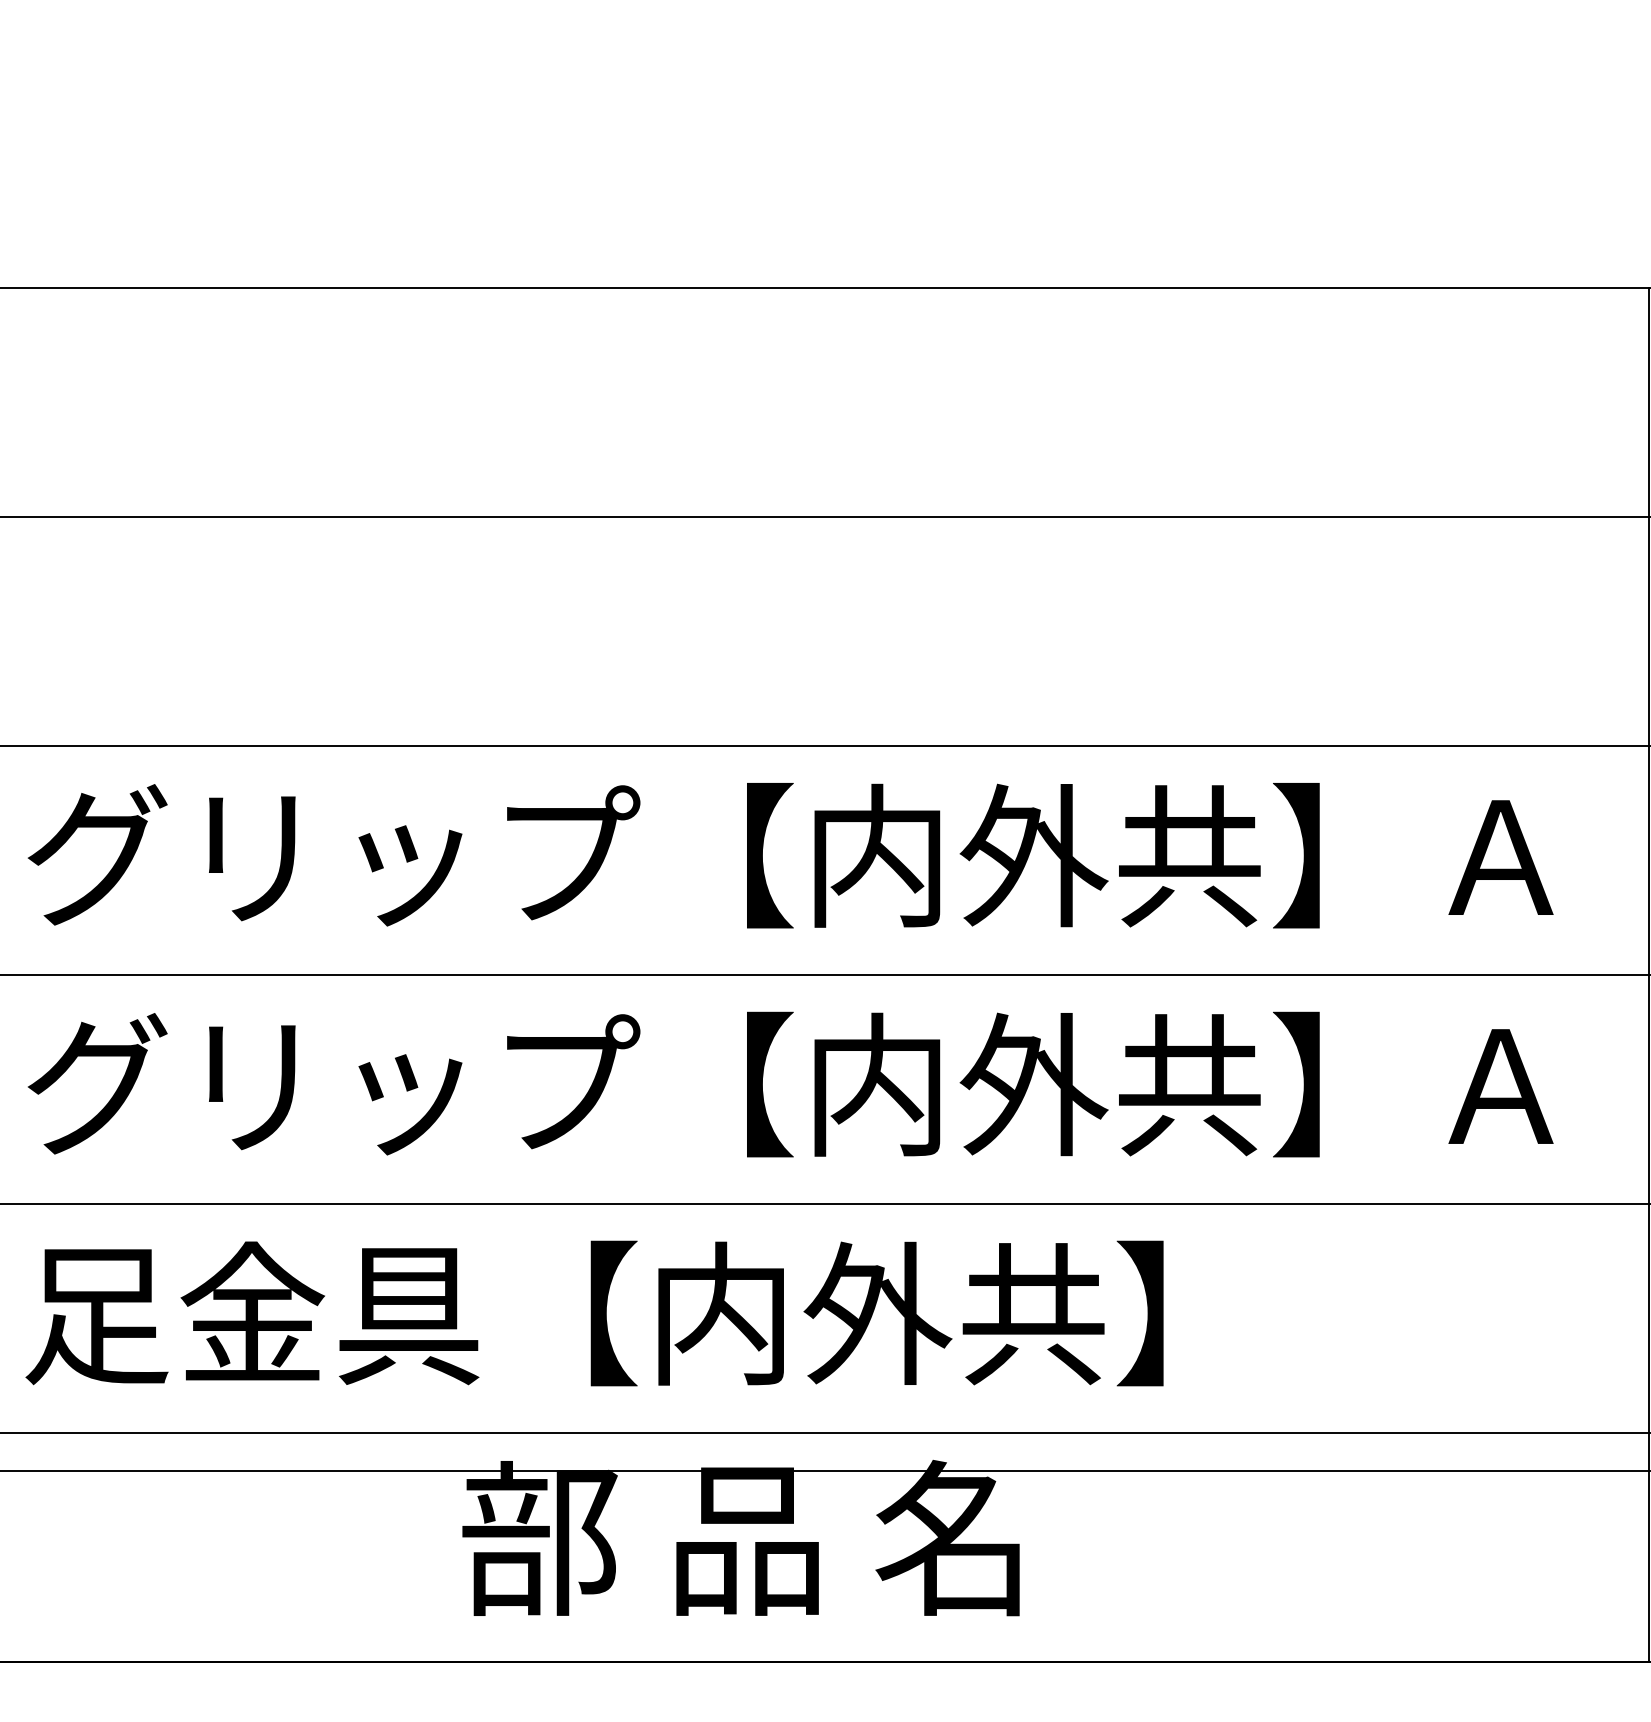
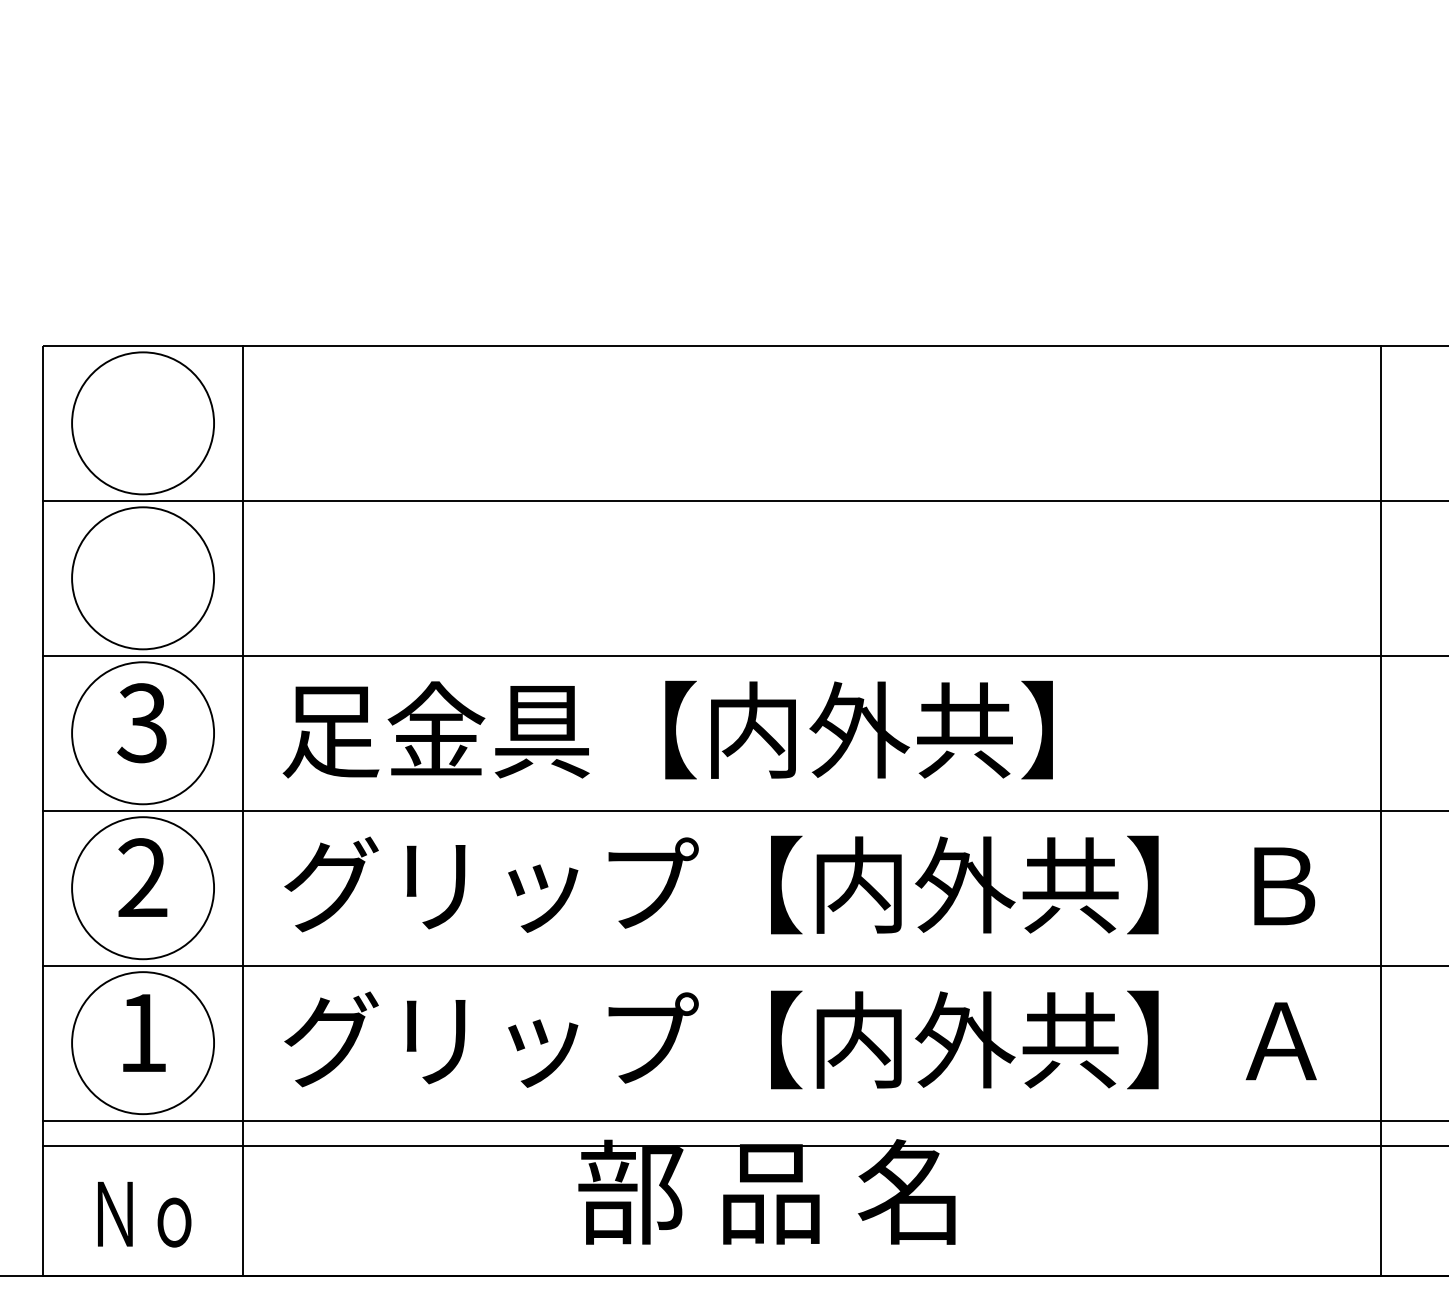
text: (789, 854) -> (799, 729), グリップ【内外共】Ａ -> 足金具【内外共】
text: (1499, 1086) -> (1280, 886), グリップ【内外共】Ａ -> グリップ【内外共】Ｂ
text: (789, 1312) -> (799, 1039), 足金具【内外共】 -> グリップ【内外共】Ａ

